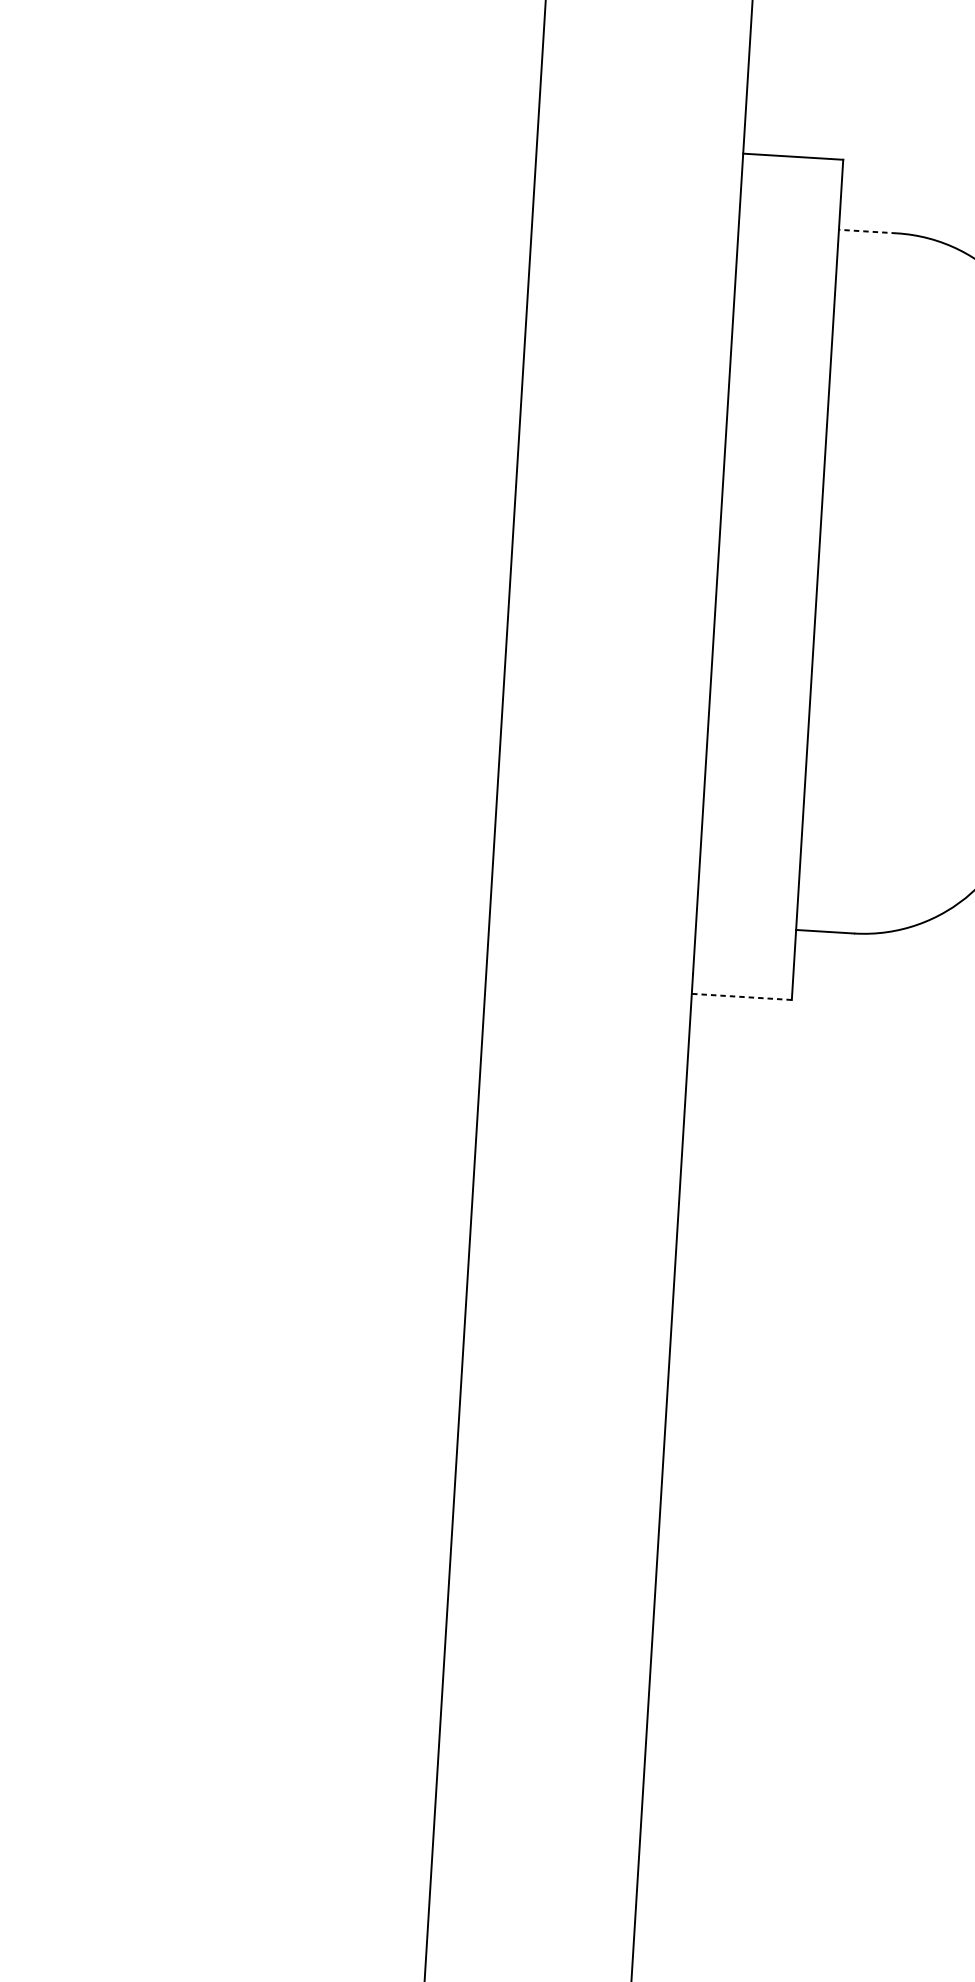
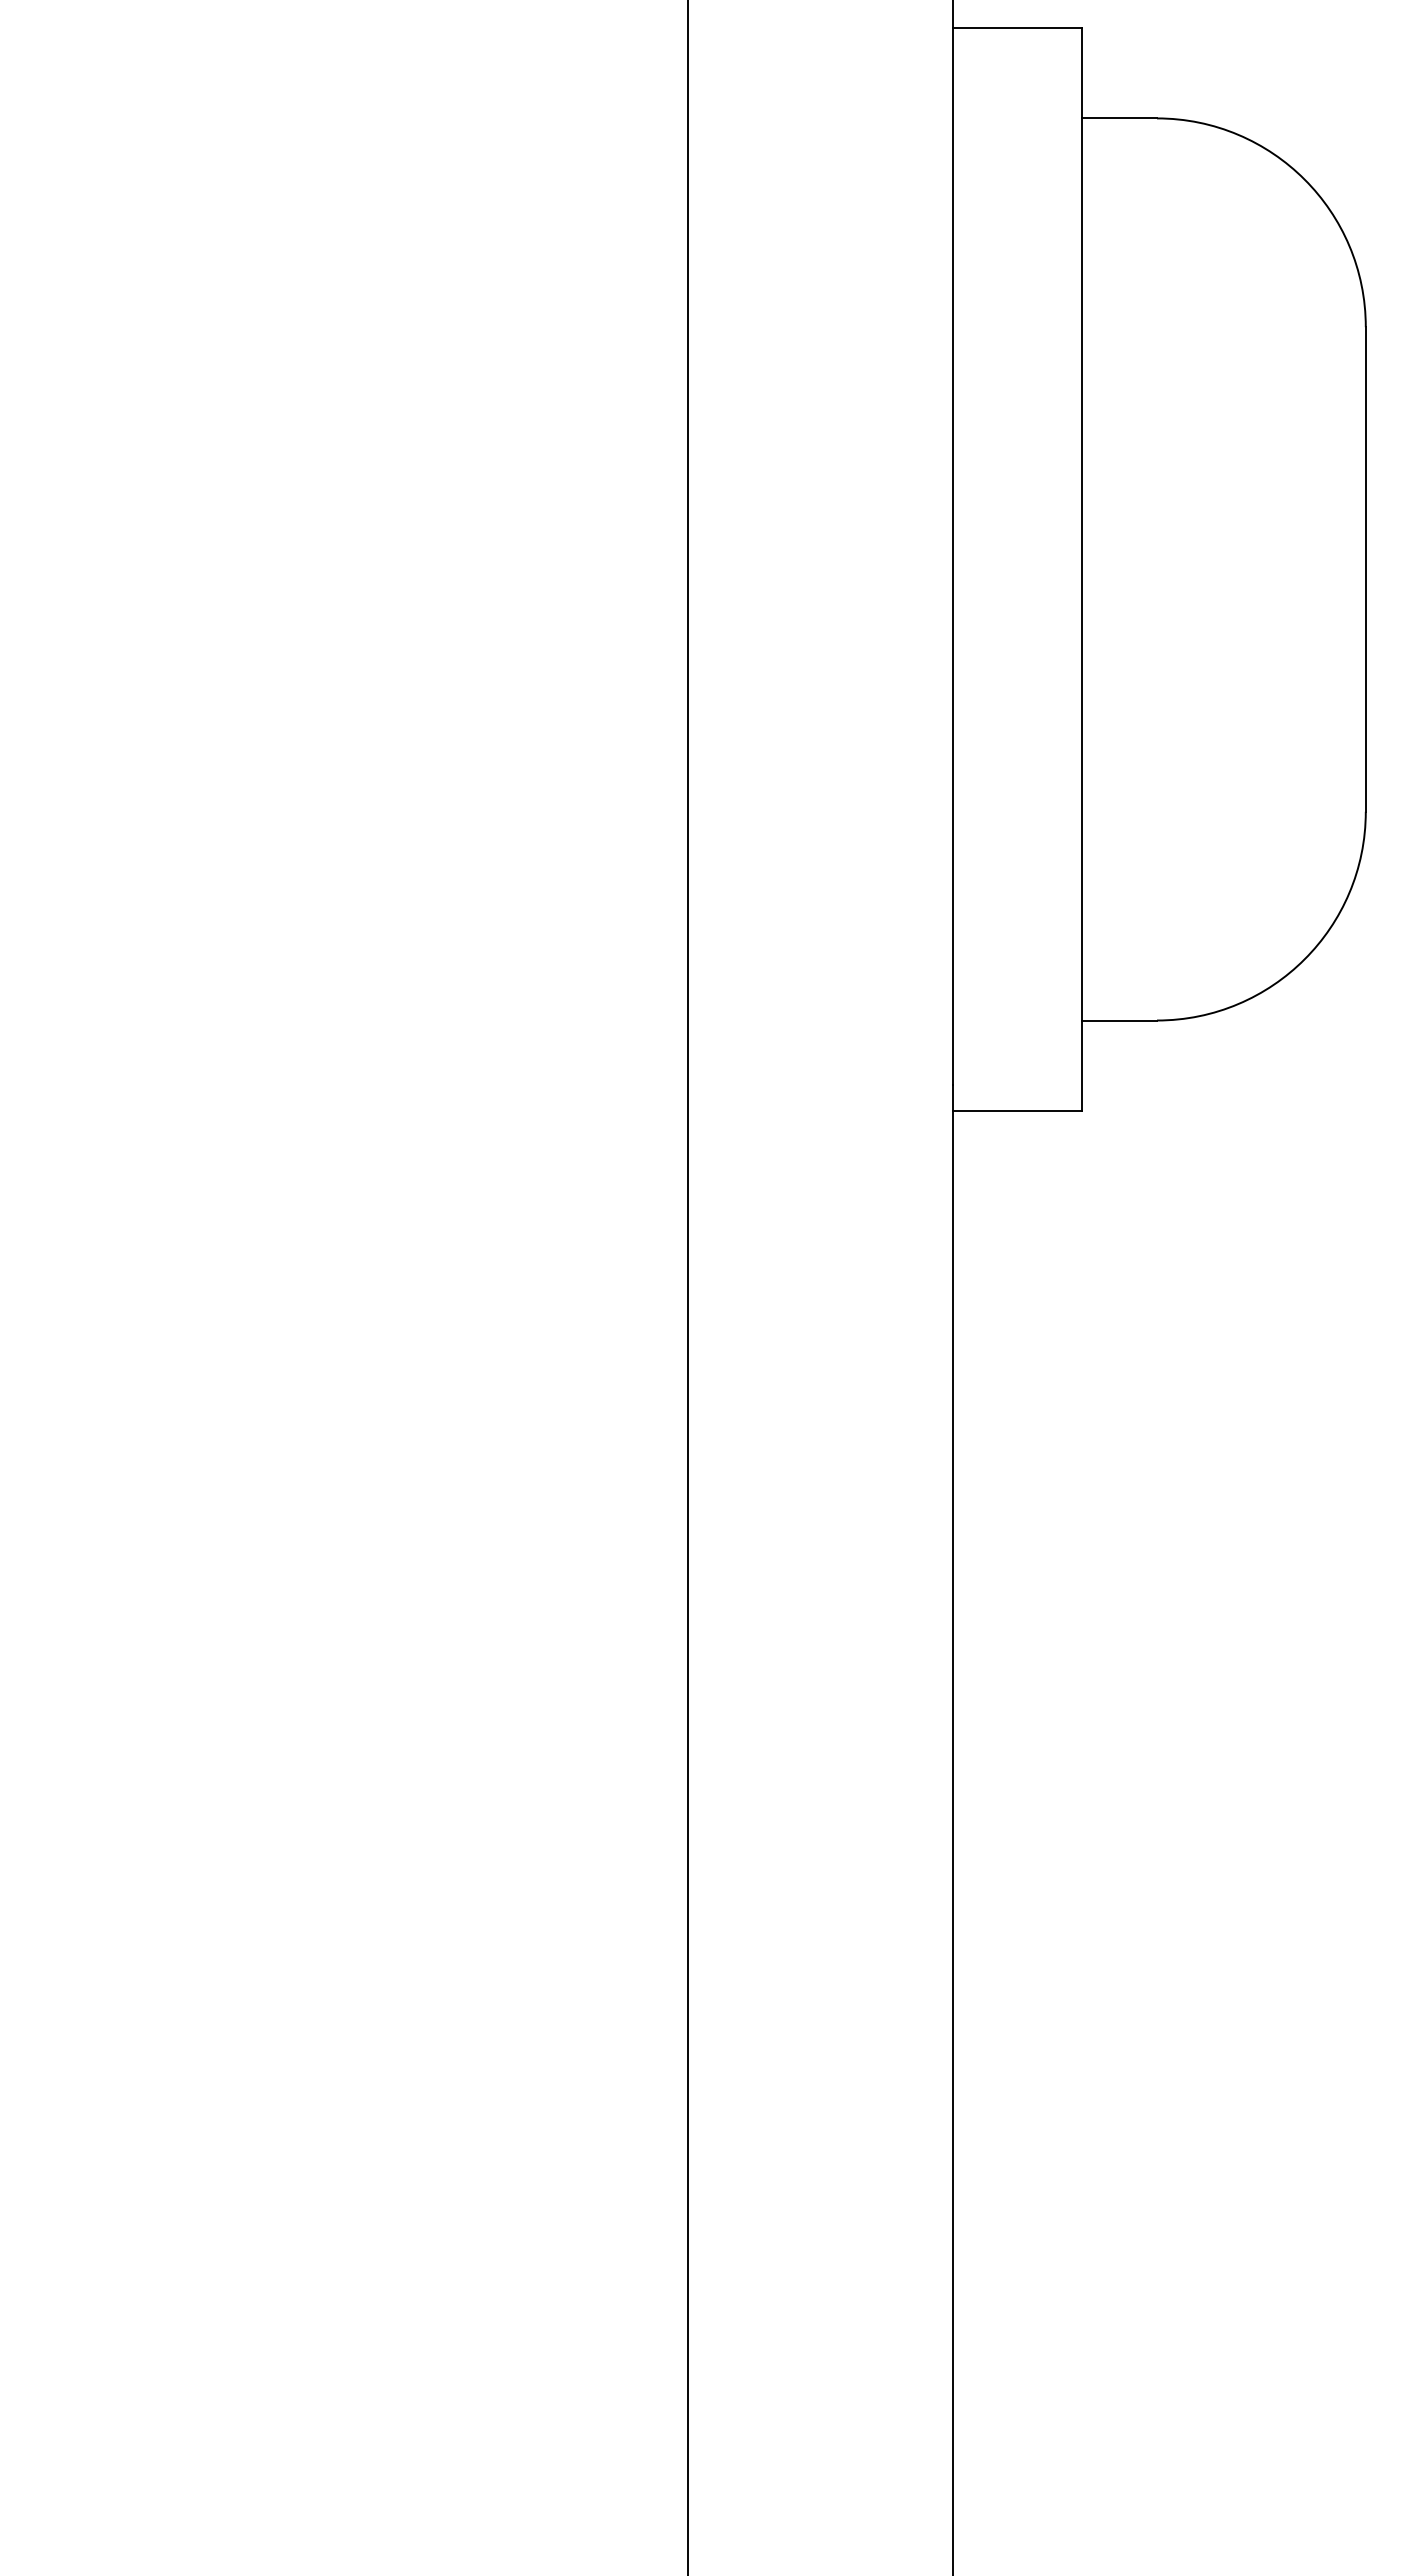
line: (867, 231) -> (1119, 118), dashed -> solid
line: (741, 996) -> (1017, 1110), dashed -> solid

